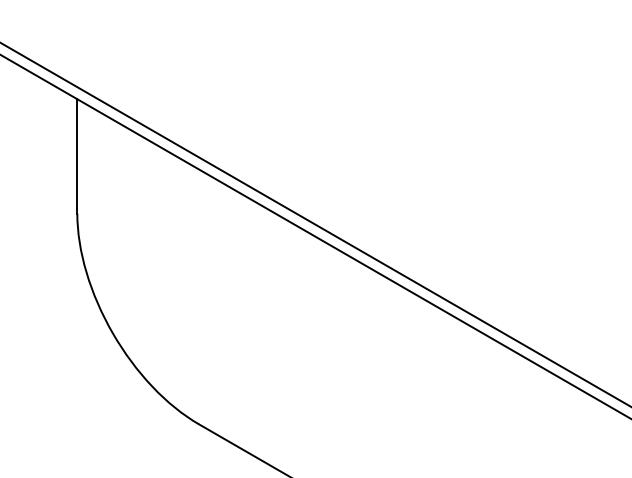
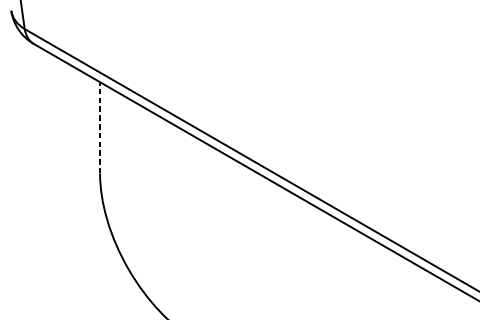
line: (77, 155) -> (100, 127), solid -> dashed

